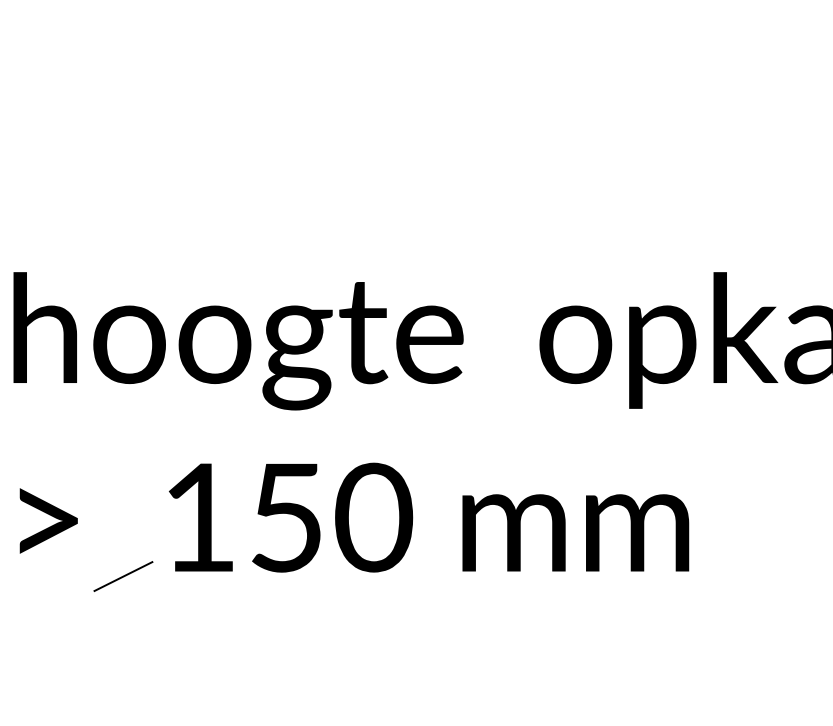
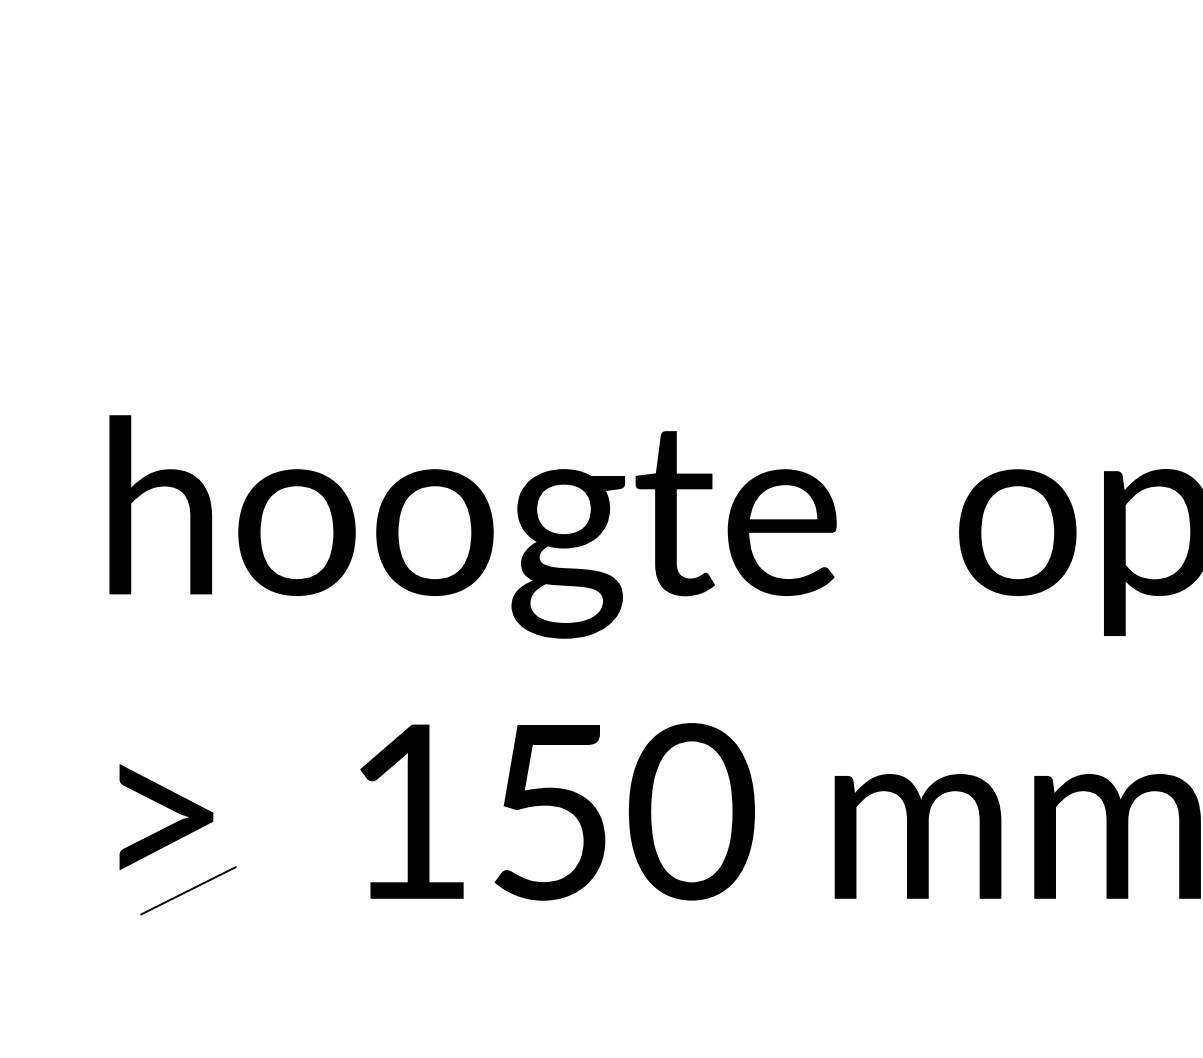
line: (123, 576) -> (188, 890), moved

